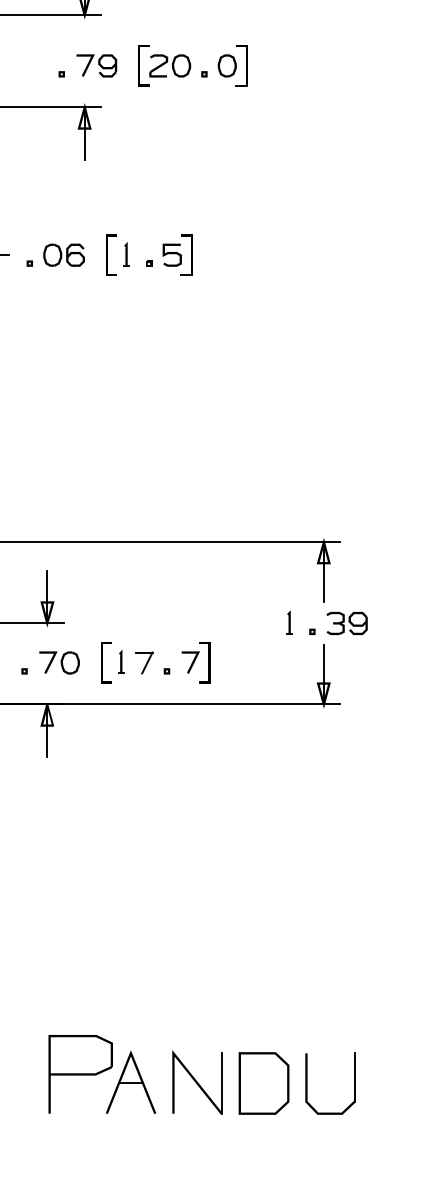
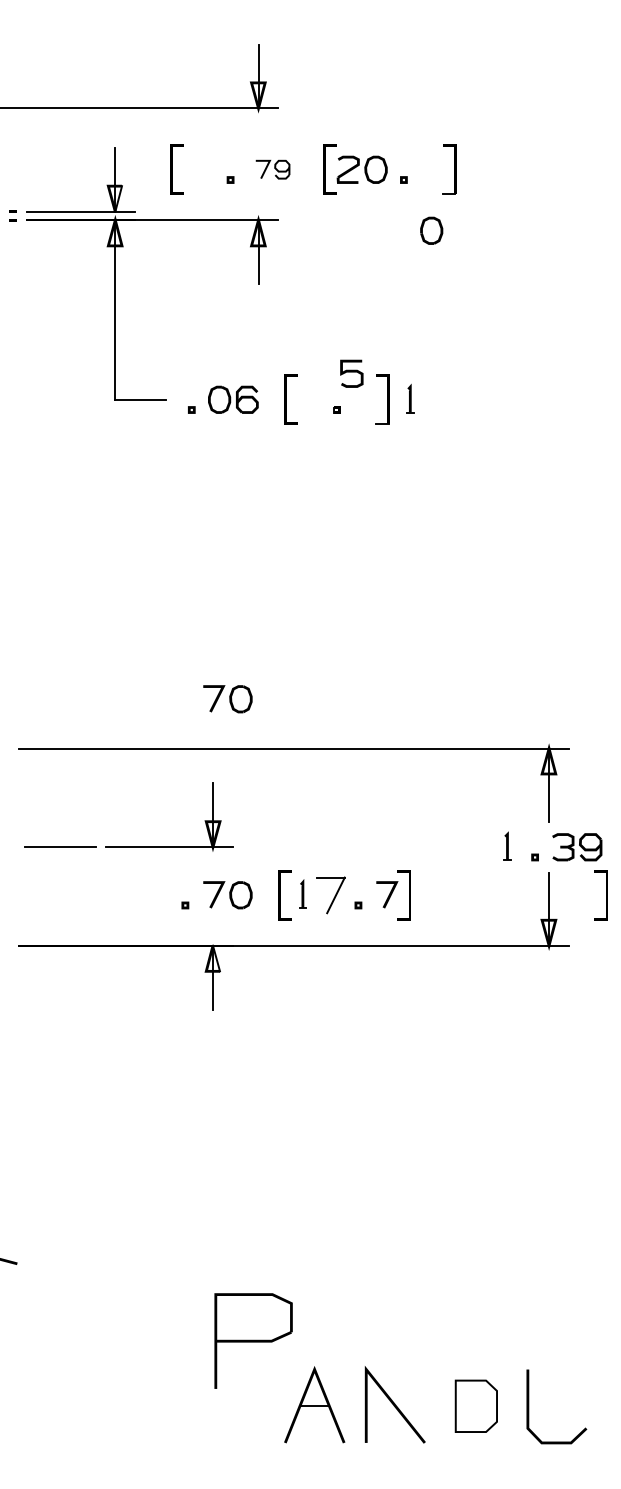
line: (13, 65) -> (172, 169), added
part: (96, 65) -> (272, 169), size x0.7
part: (227, 65) -> (431, 230), moved
part: (126, 254) -> (410, 398), moved
curve: (171, 254) -> (351, 372), moved
part: (59, 501) -> (227, 699), added
part: (144, 662) -> (330, 894), size x1.4
line: (371, 663) -> (606, 895), added
part: (80, 1073) -> (253, 1340), moved
line: (354, 1077) -> (586, 1398), removed
line: (221, 1082) -> (424, 1405), removed
part: (264, 1083) -> (476, 1406), size x0.7

